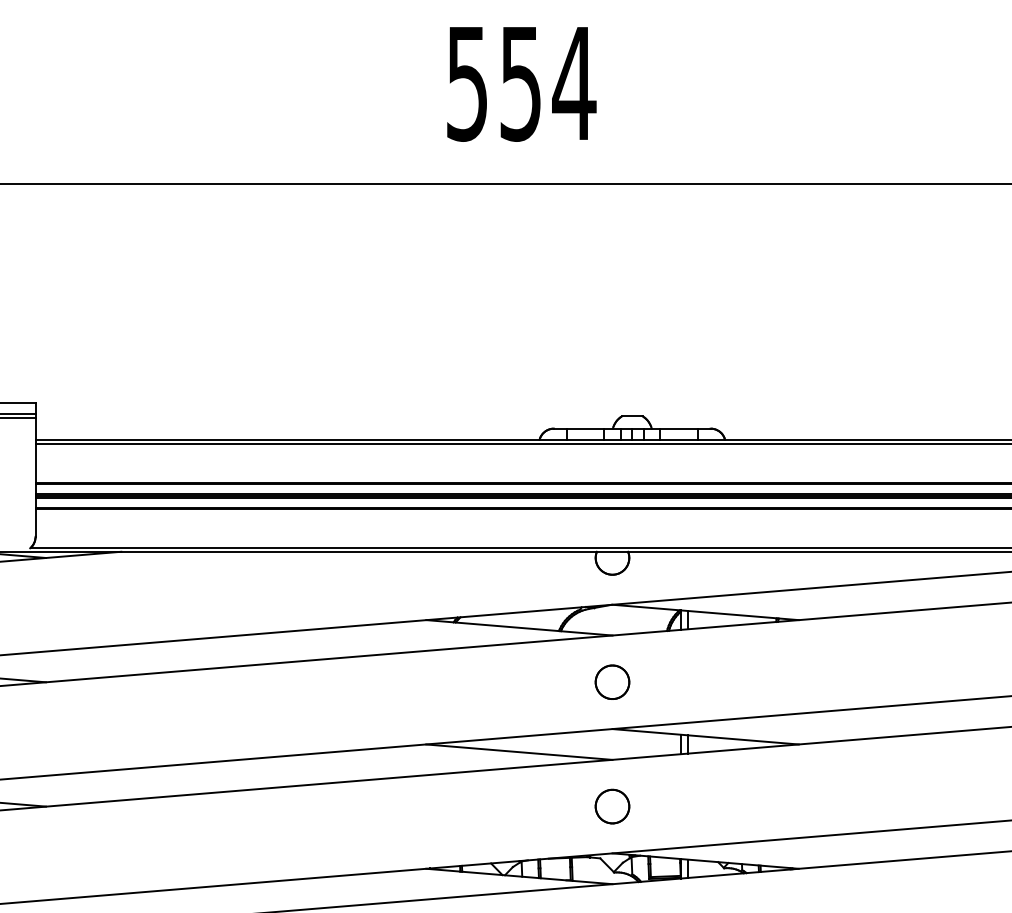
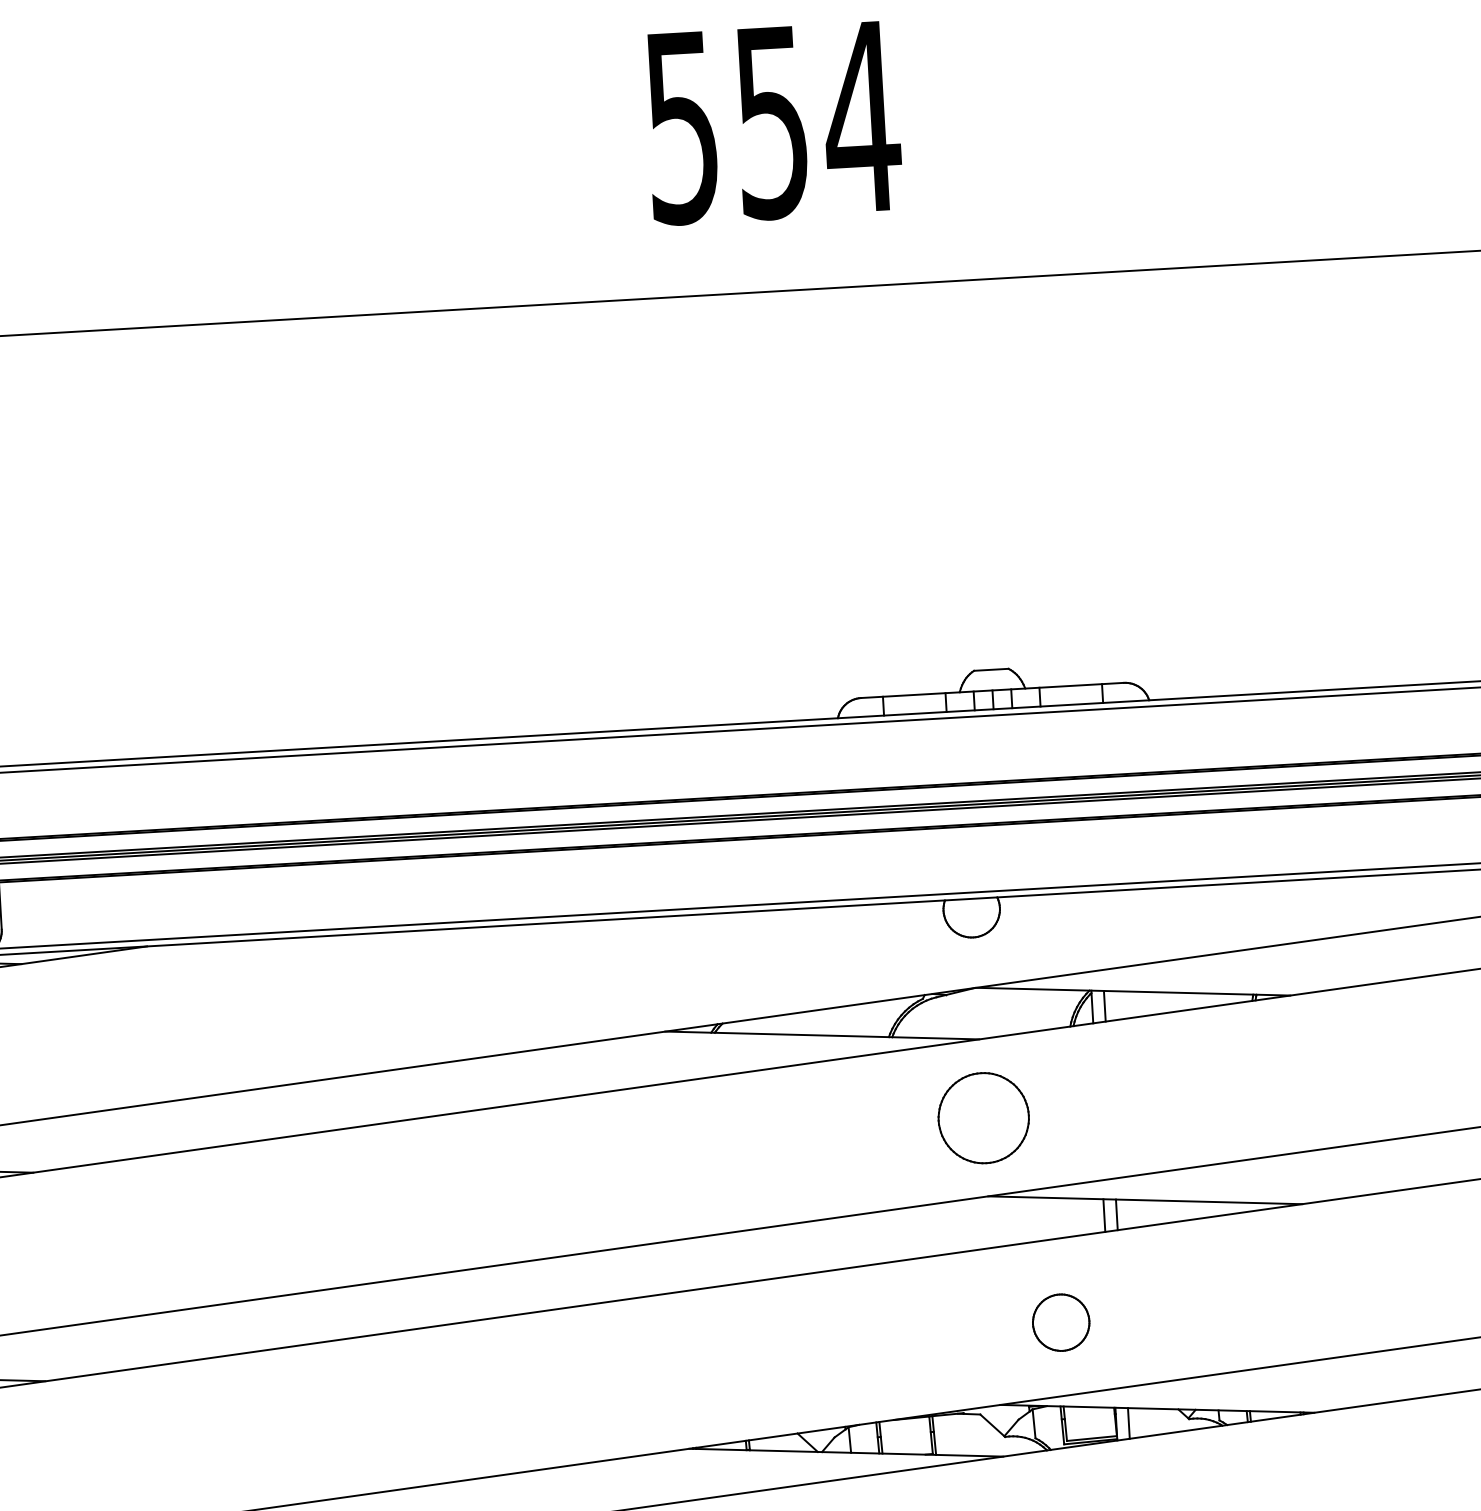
part: (612, 681) -> (983, 1116), size x1.6
line: (519, 751) -> (834, 1242), removed
part: (612, 806) -> (1061, 1322), moved

